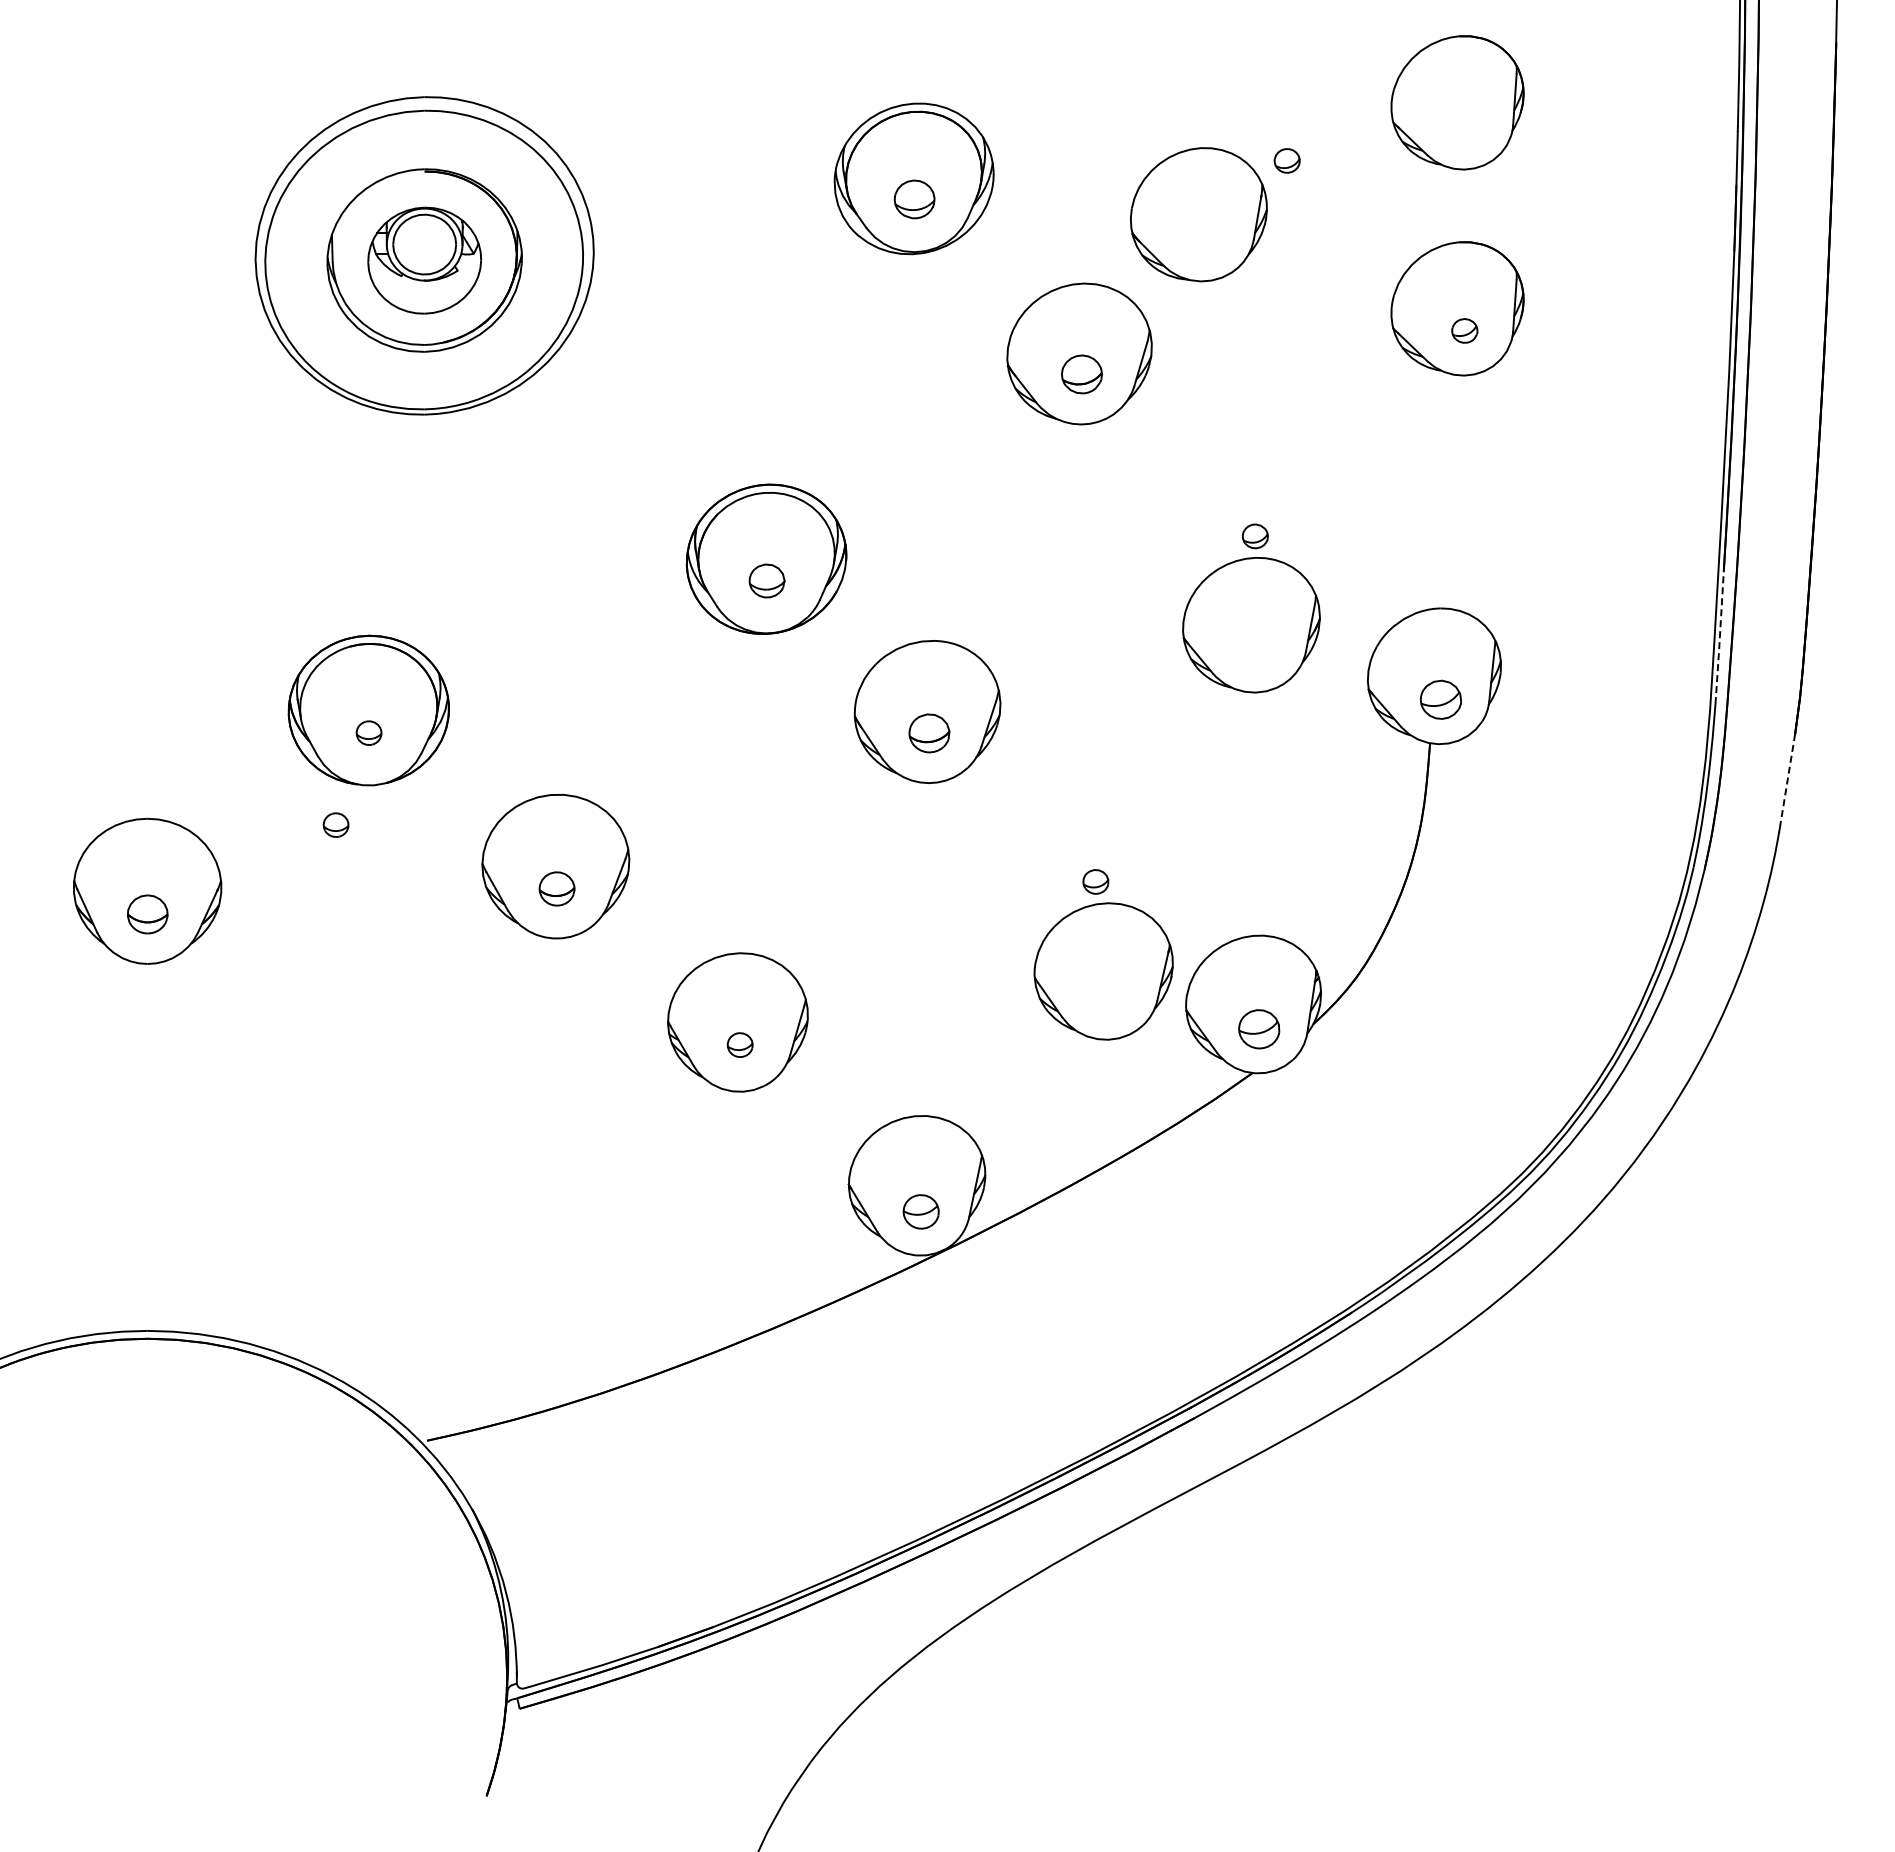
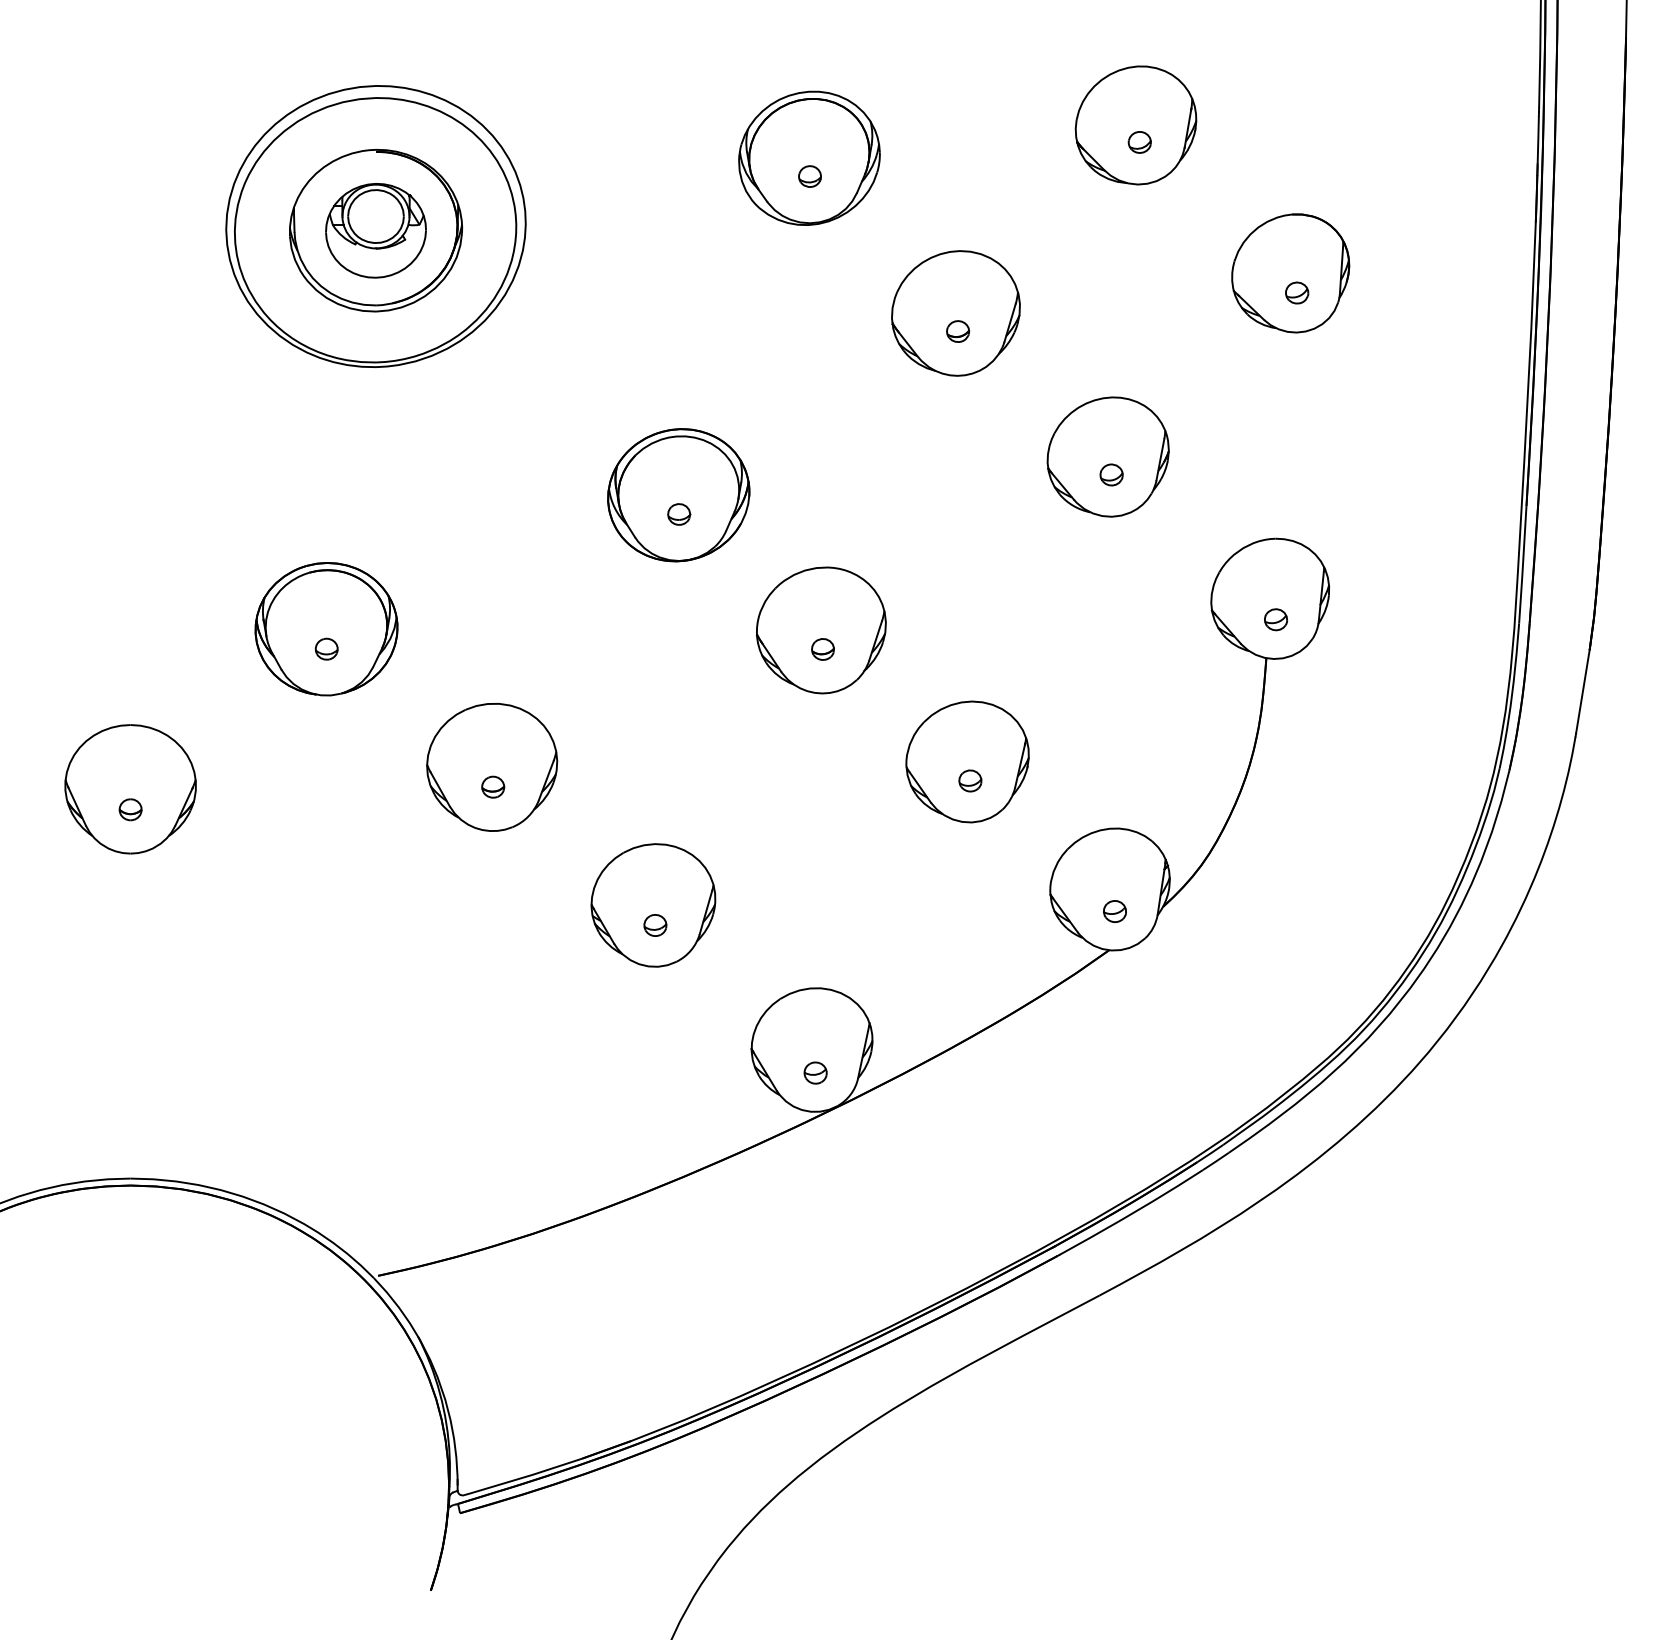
part: (1457, 102) -> (1290, 90), removed
part: (914, 199) -> (809, 176), size x0.62
part: (1198, 214) -> (1135, 125), moved
part: (1081, 374) -> (957, 331), size x0.62
part: (766, 580) -> (678, 514), size x0.71
part: (1251, 625) -> (1108, 457), moved
line: (1719, 638) -> (1522, 565), dashed -> solid
part: (1440, 699) -> (1275, 619), size x0.62
part: (929, 733) -> (823, 649), size x0.62
line: (1787, 781) -> (1582, 692), dashed -> solid
part: (335, 824) -> (297, 730), removed
part: (556, 888) -> (492, 786), size x0.71
part: (147, 914) -> (130, 809), size x0.62
part: (1103, 971) -> (967, 761), moved
part: (1258, 1029) -> (1114, 911), size x0.62
part: (920, 1211) -> (815, 1072), size x0.71

